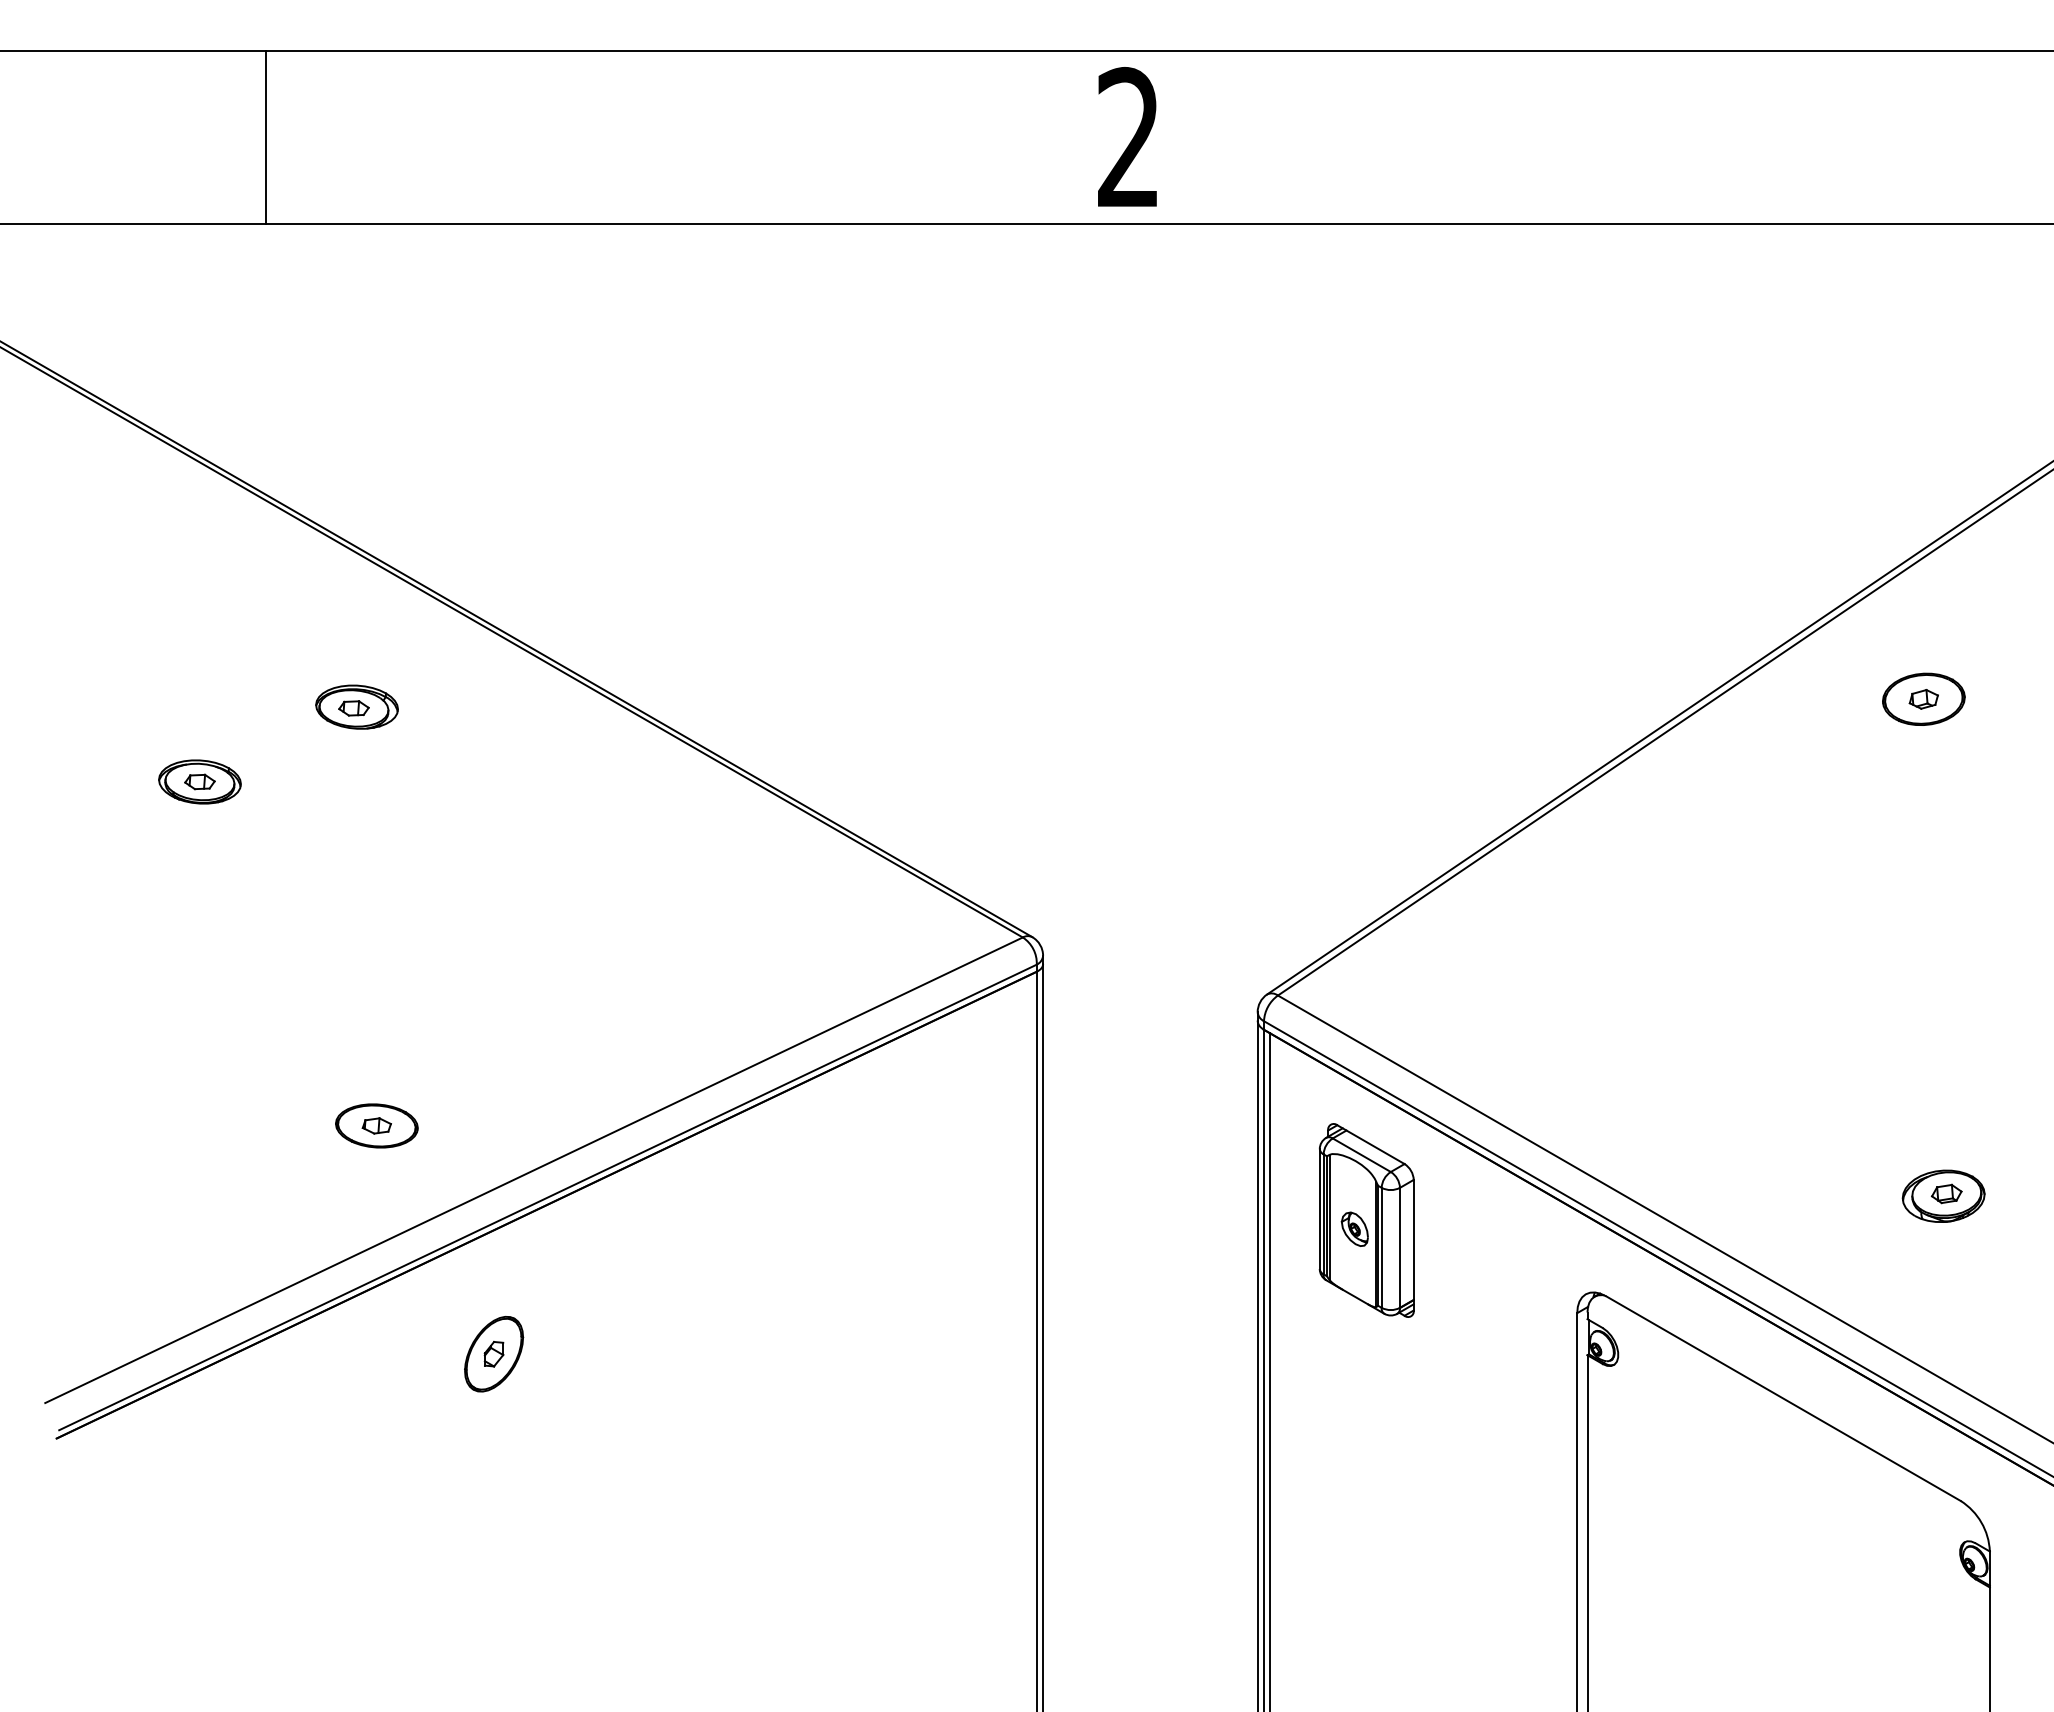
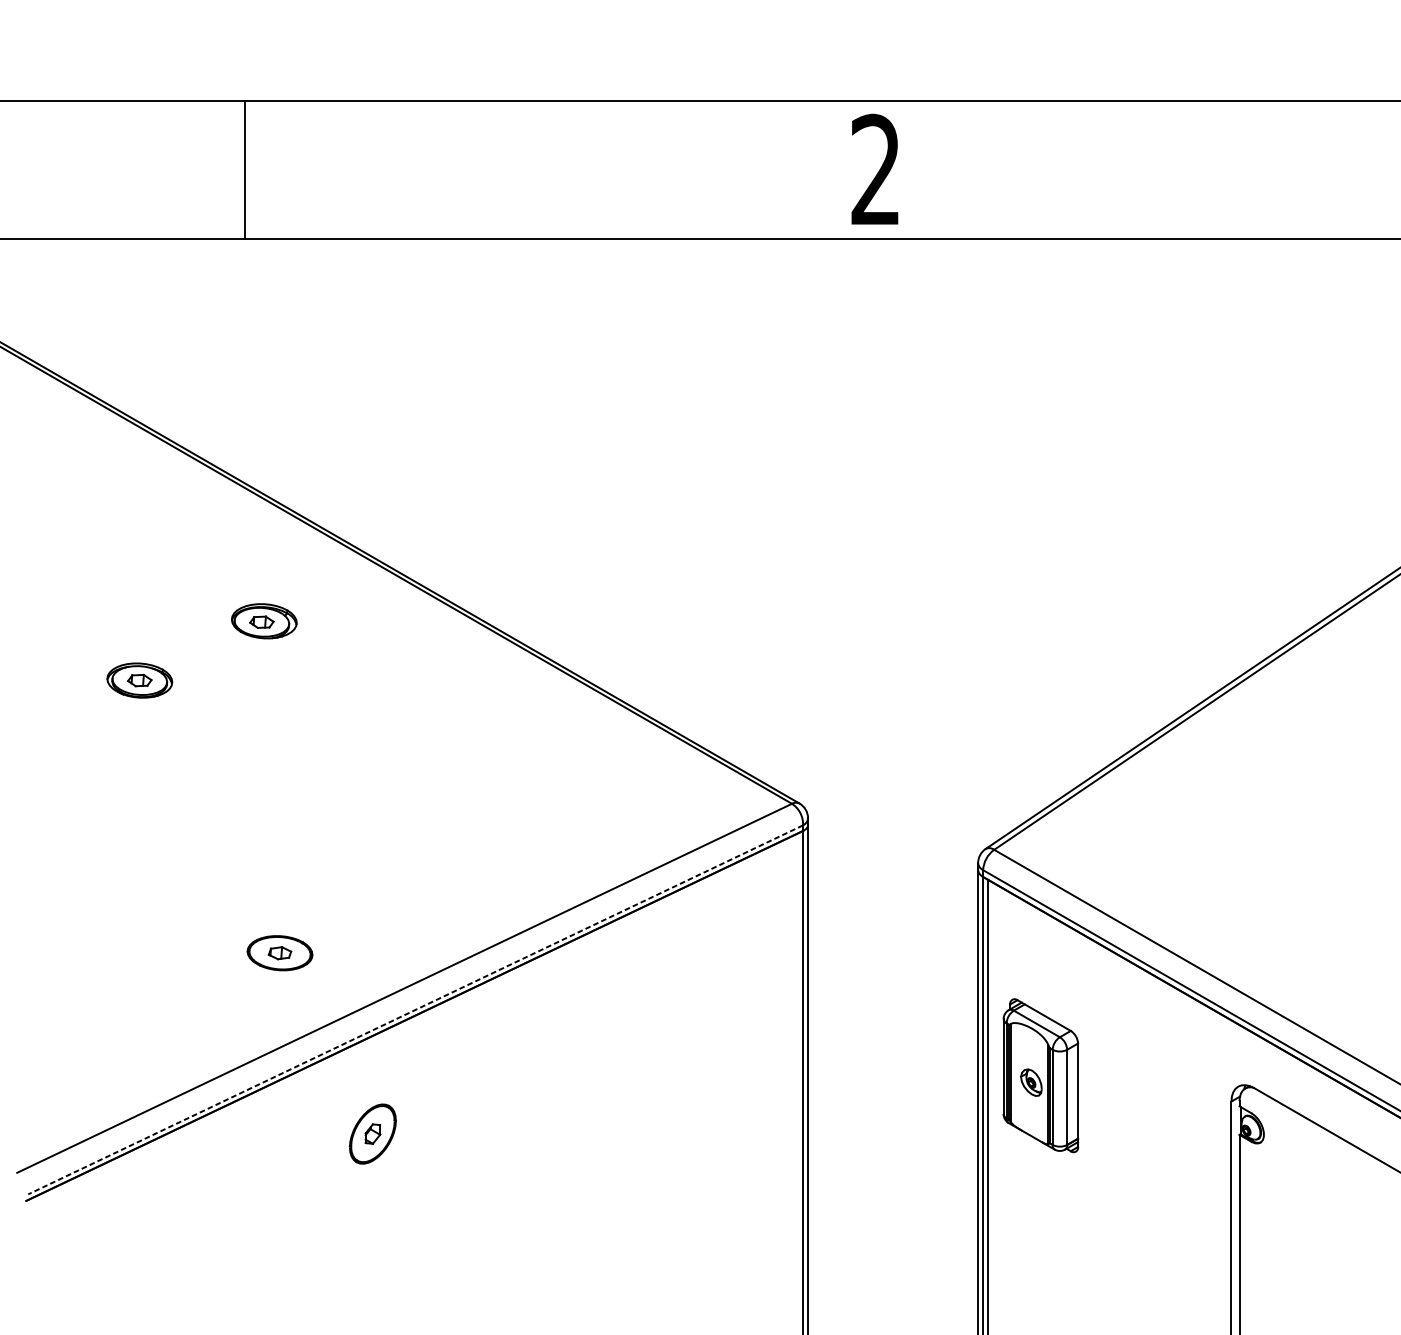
line: (266, 137) -> (245, 169), moved
line: (547, 1197) -> (415, 1009), solid -> dashed
part: (1366, 1220) -> (1040, 1075), moved

